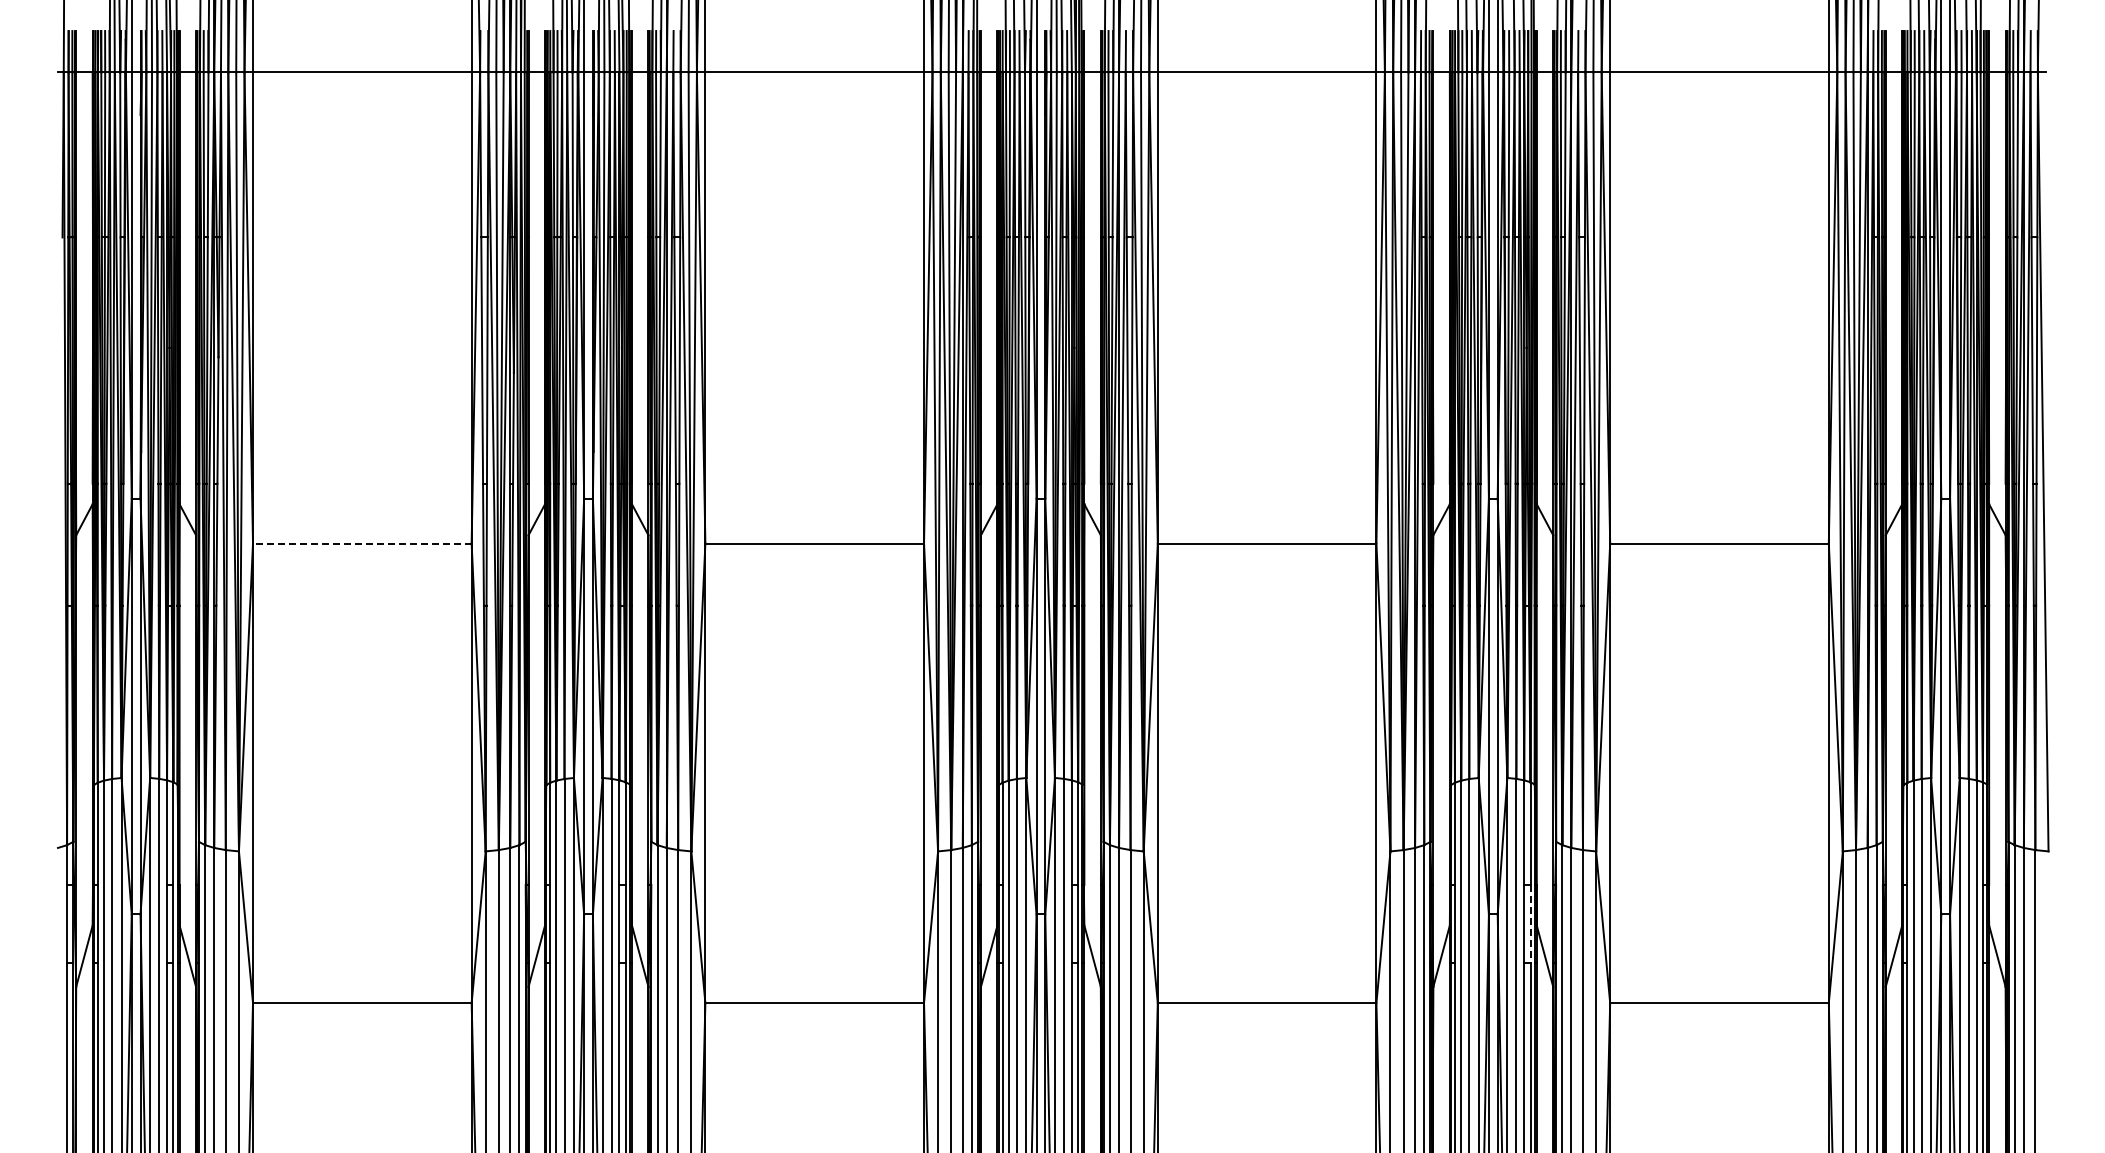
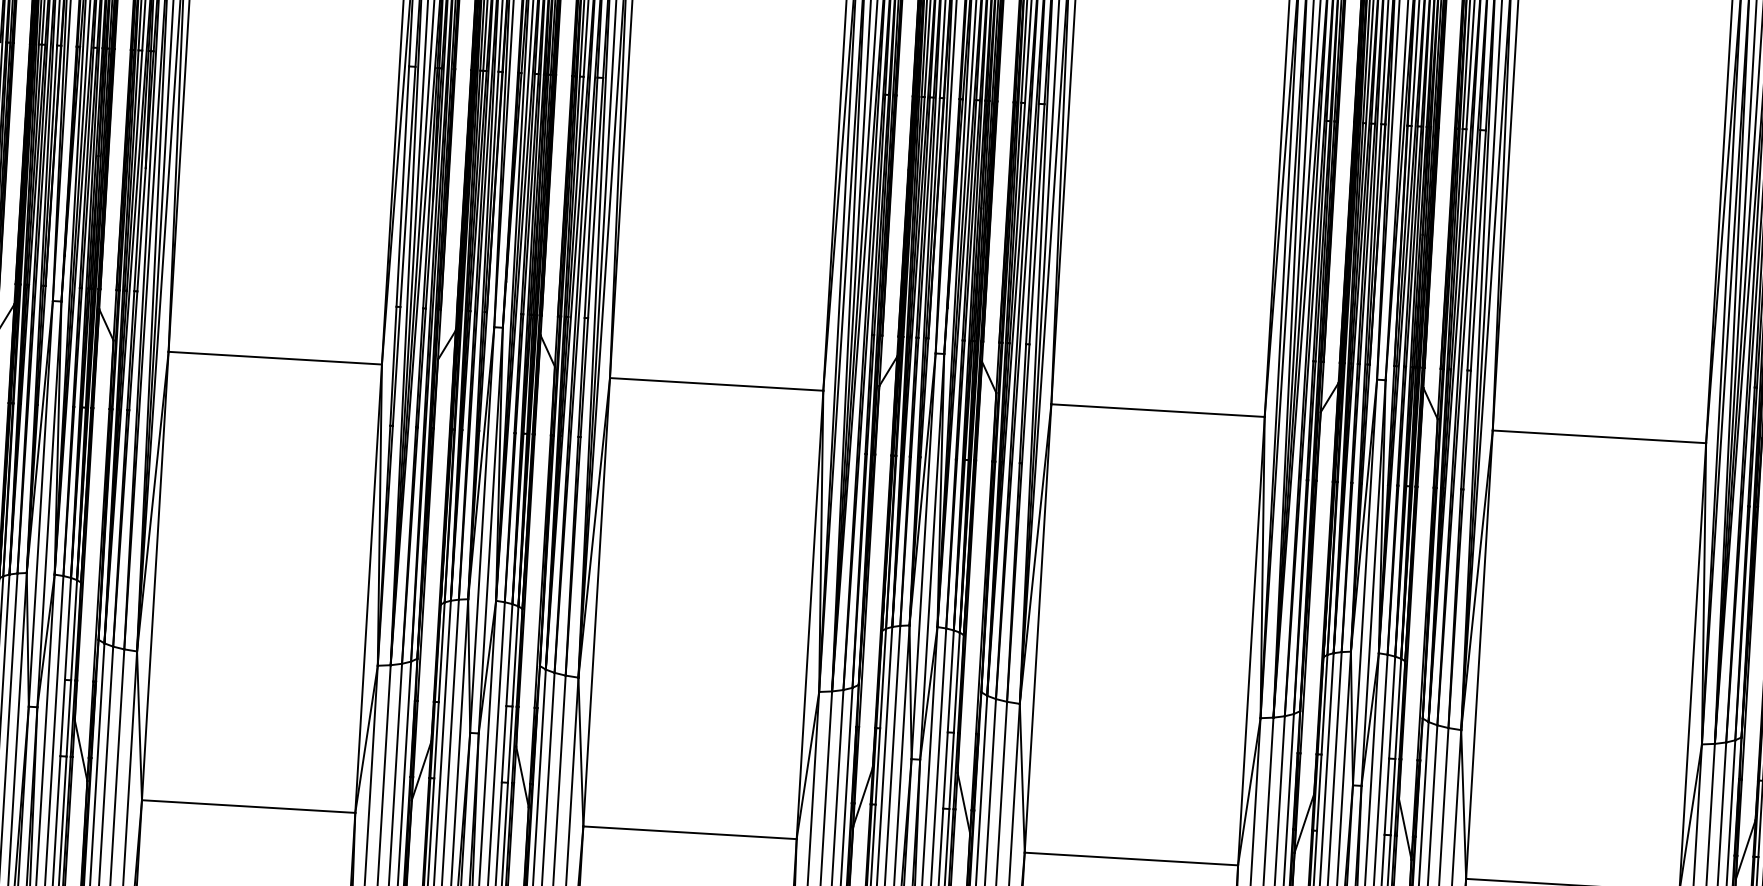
line: (361, 543) -> (274, 358), dashed -> solid
line: (1530, 924) -> (1392, 797), dashed -> solid

